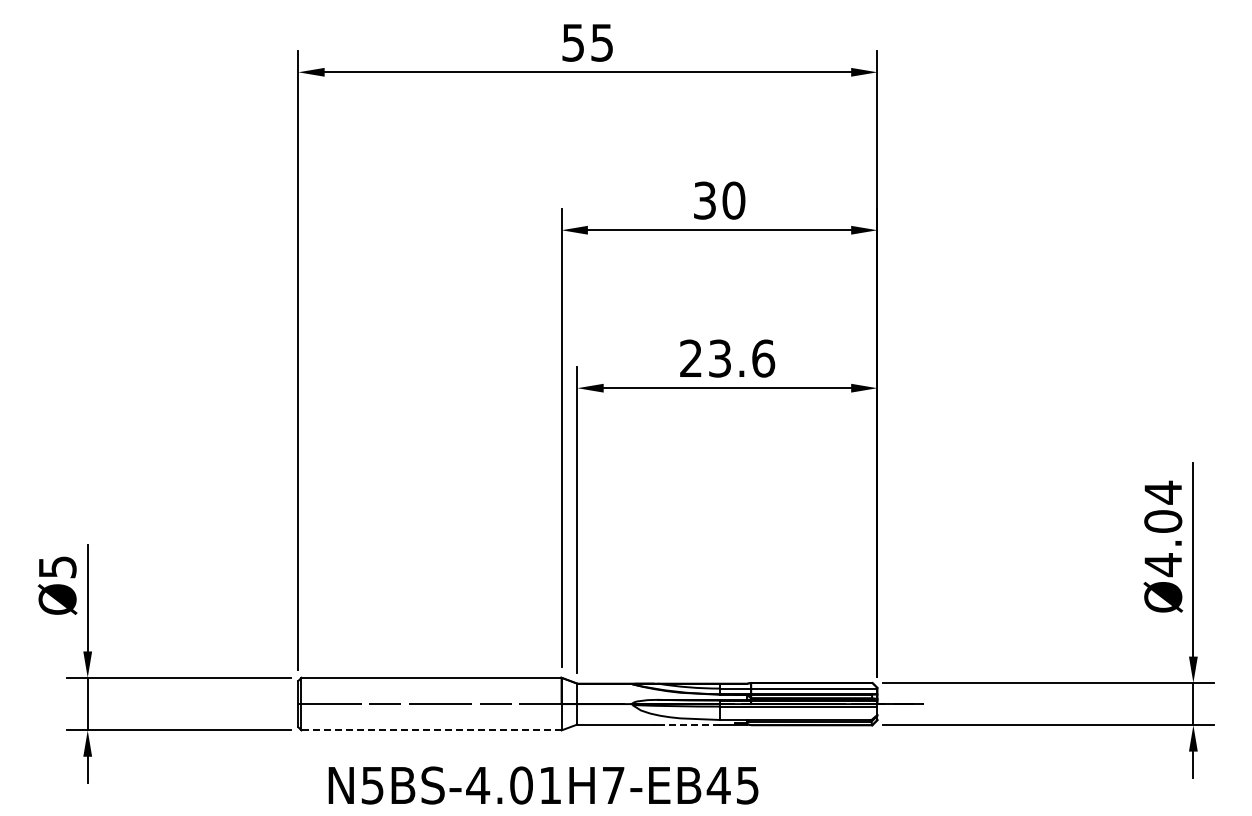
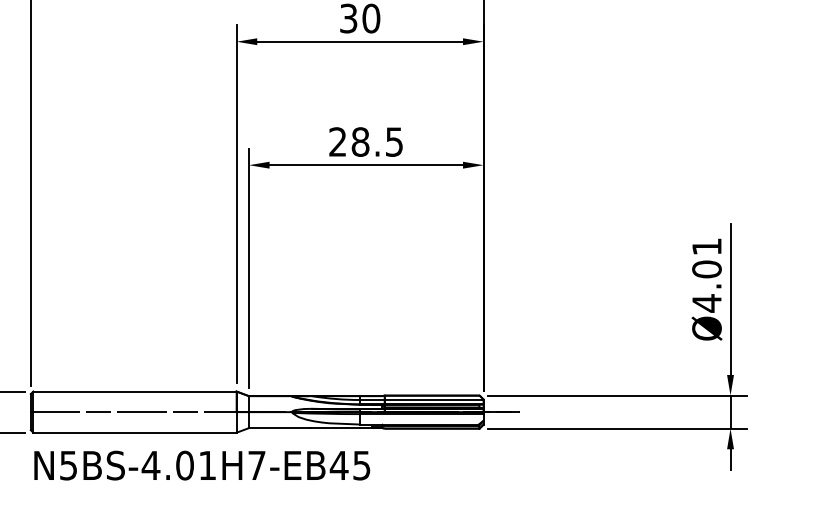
text: (741, 358) -> (377, 141), 23.6 -> 28.5
text: (1162, 492) -> (706, 246), Ø4.04 -> Ø4.01
line: (689, 724) -> (336, 428), dashed -> solid
line: (431, 730) -> (134, 432), dashed -> solid
text: (543, 785) -> (202, 465), moved

